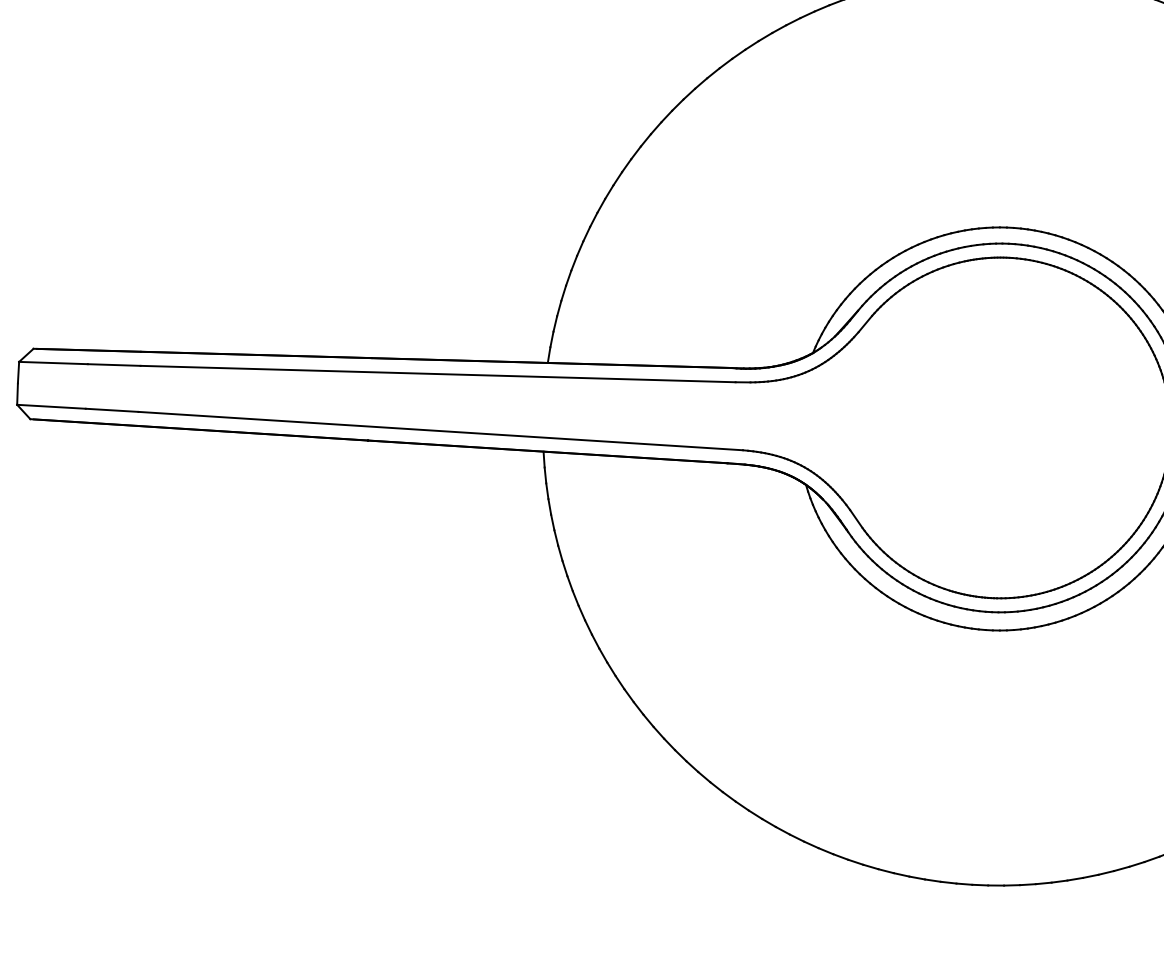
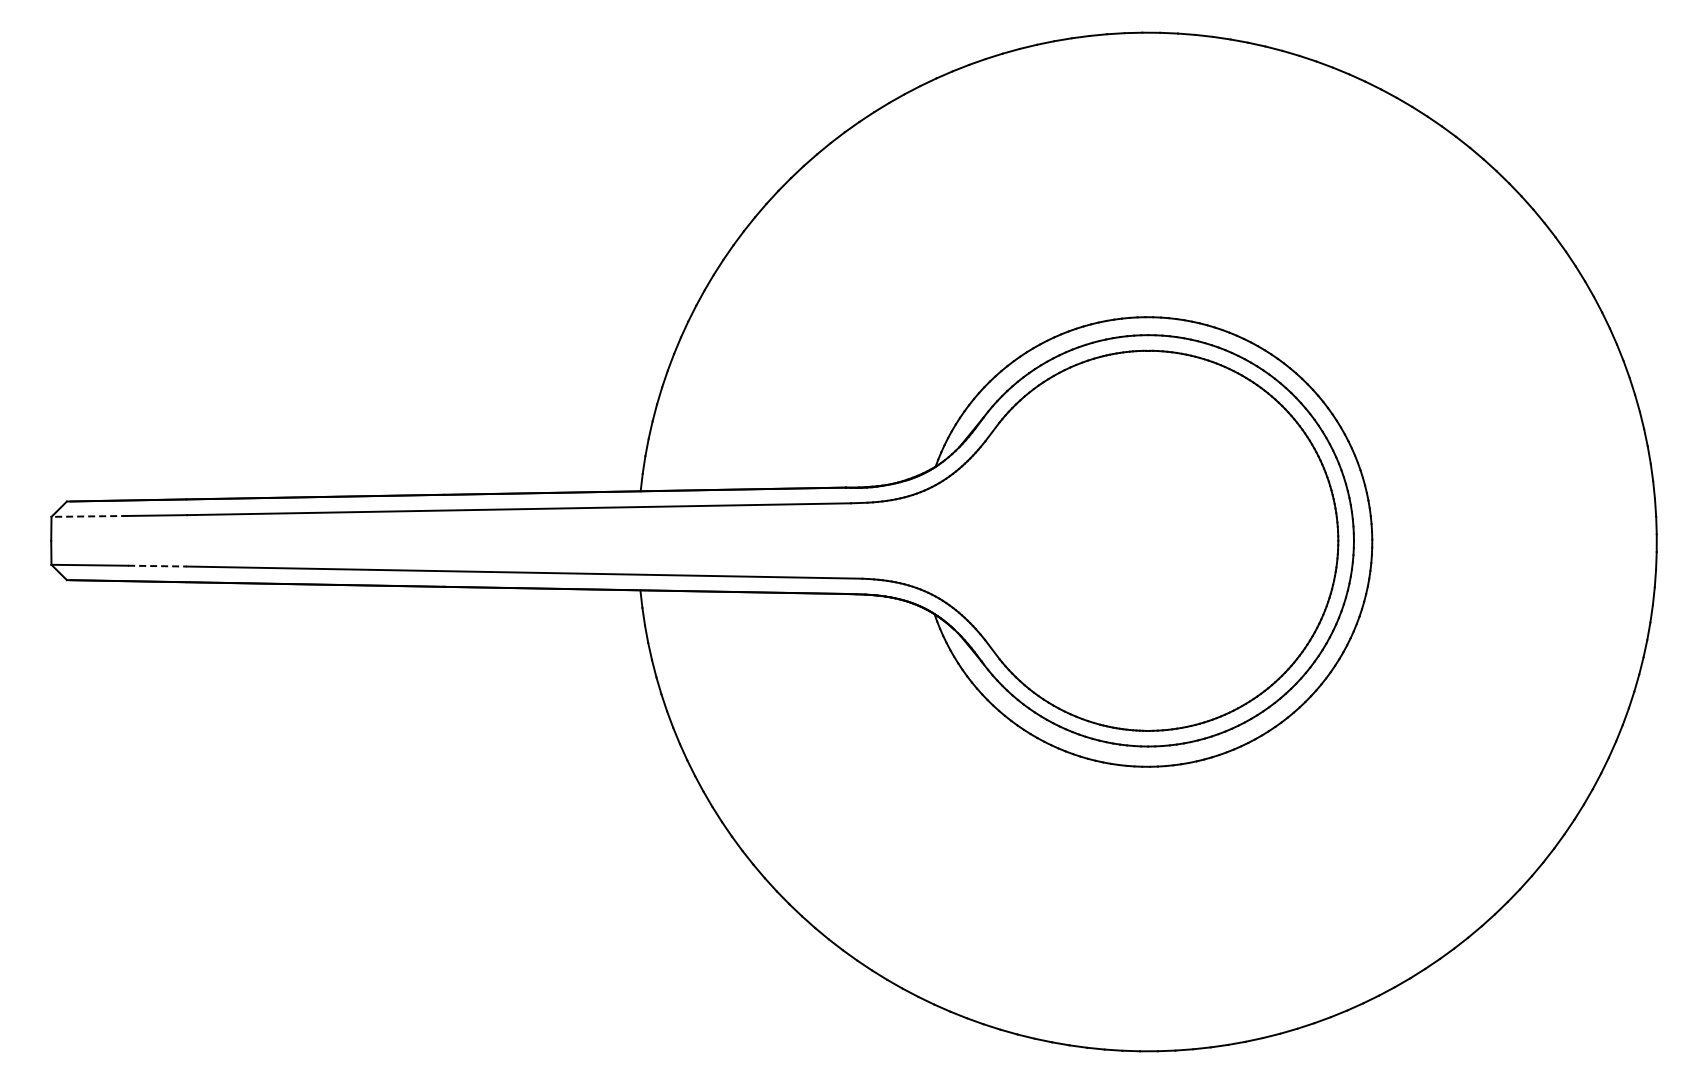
line: (53, 363) -> (89, 516), solid -> dashed
line: (112, 410) -> (158, 566), solid -> dashed

